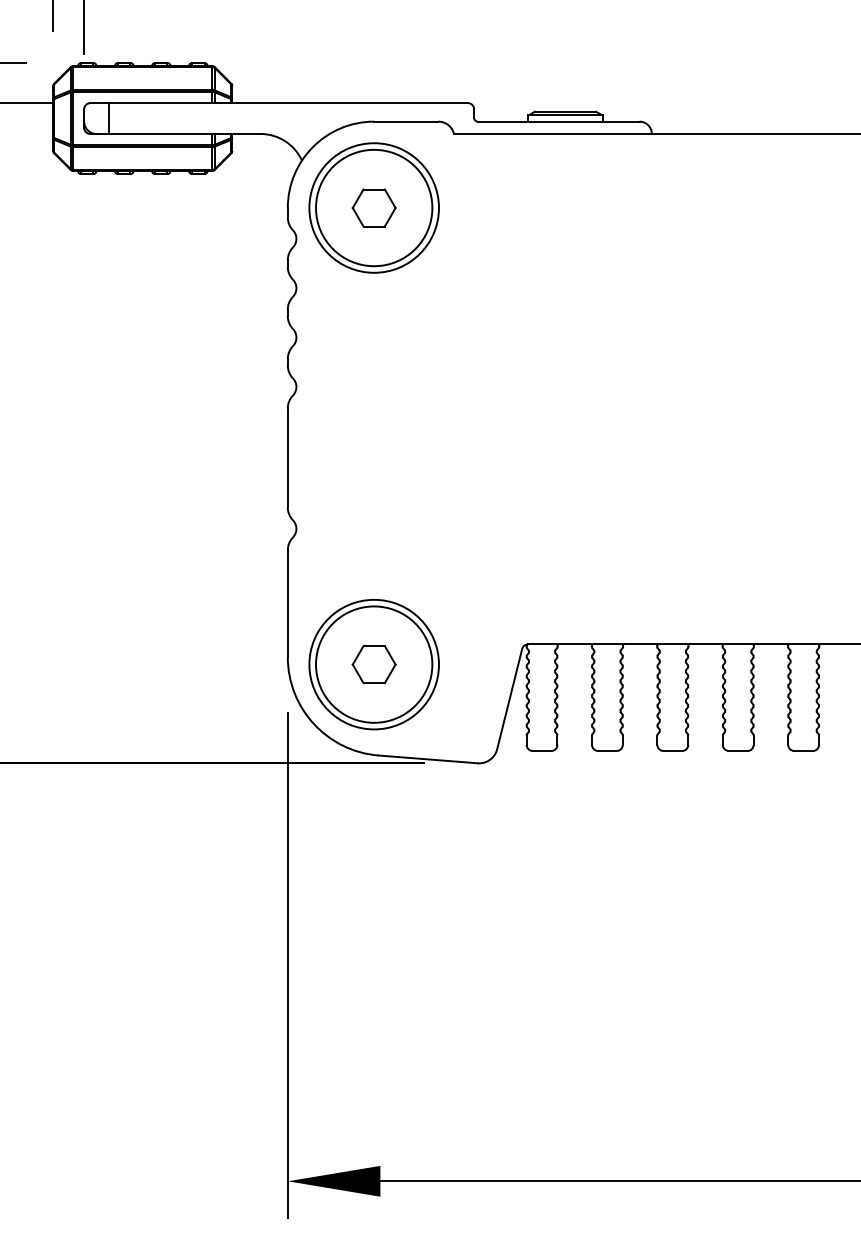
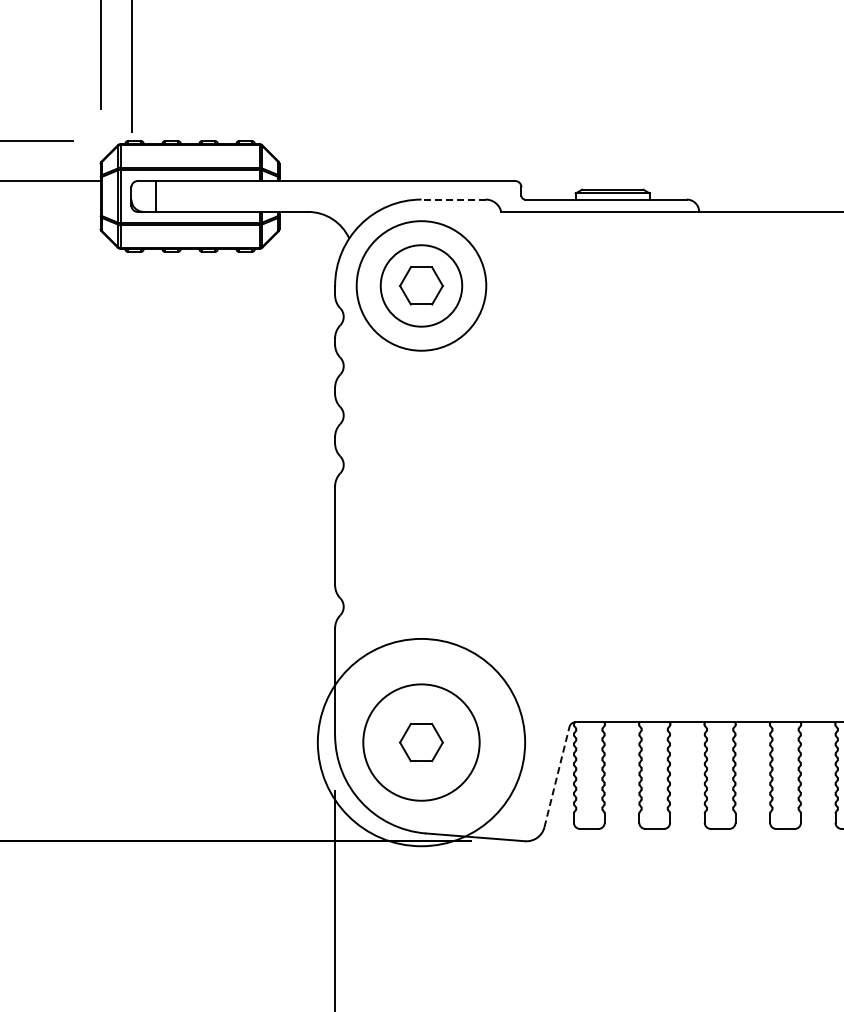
line: (405, 121) -> (452, 199), solid -> dashed
circle: (374, 207) -> (421, 285), size x0.7
circle: (373, 664) -> (420, 742), size x1.6
line: (509, 699) -> (556, 777), solid -> dashed

